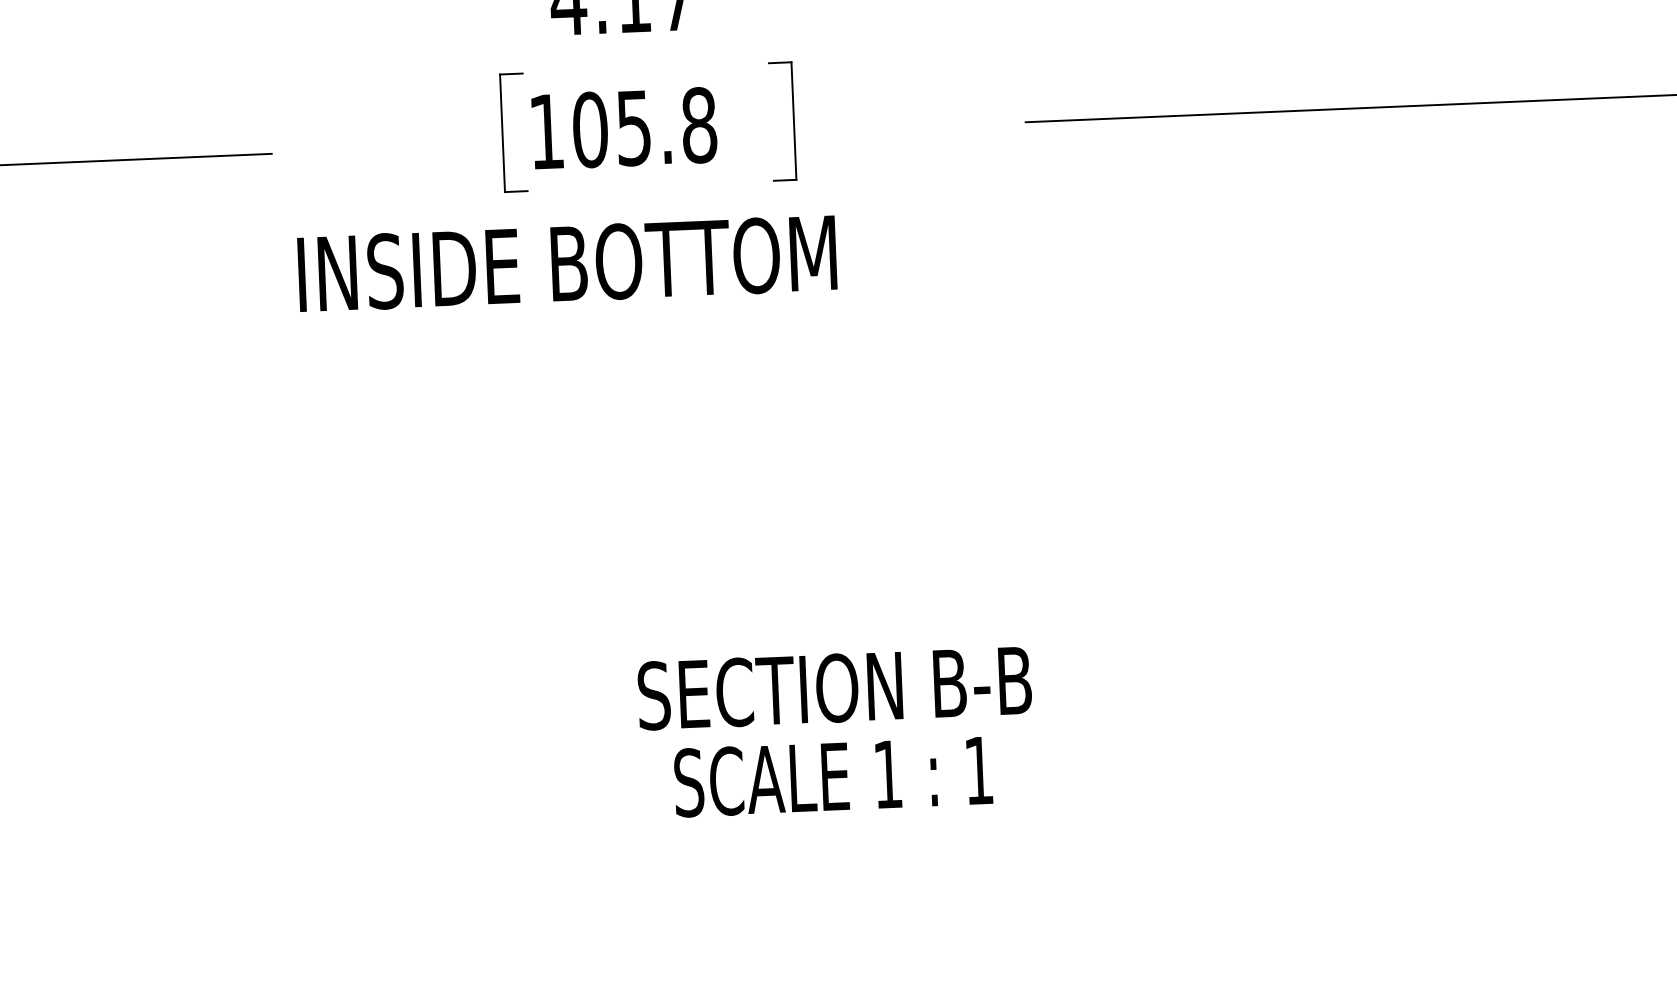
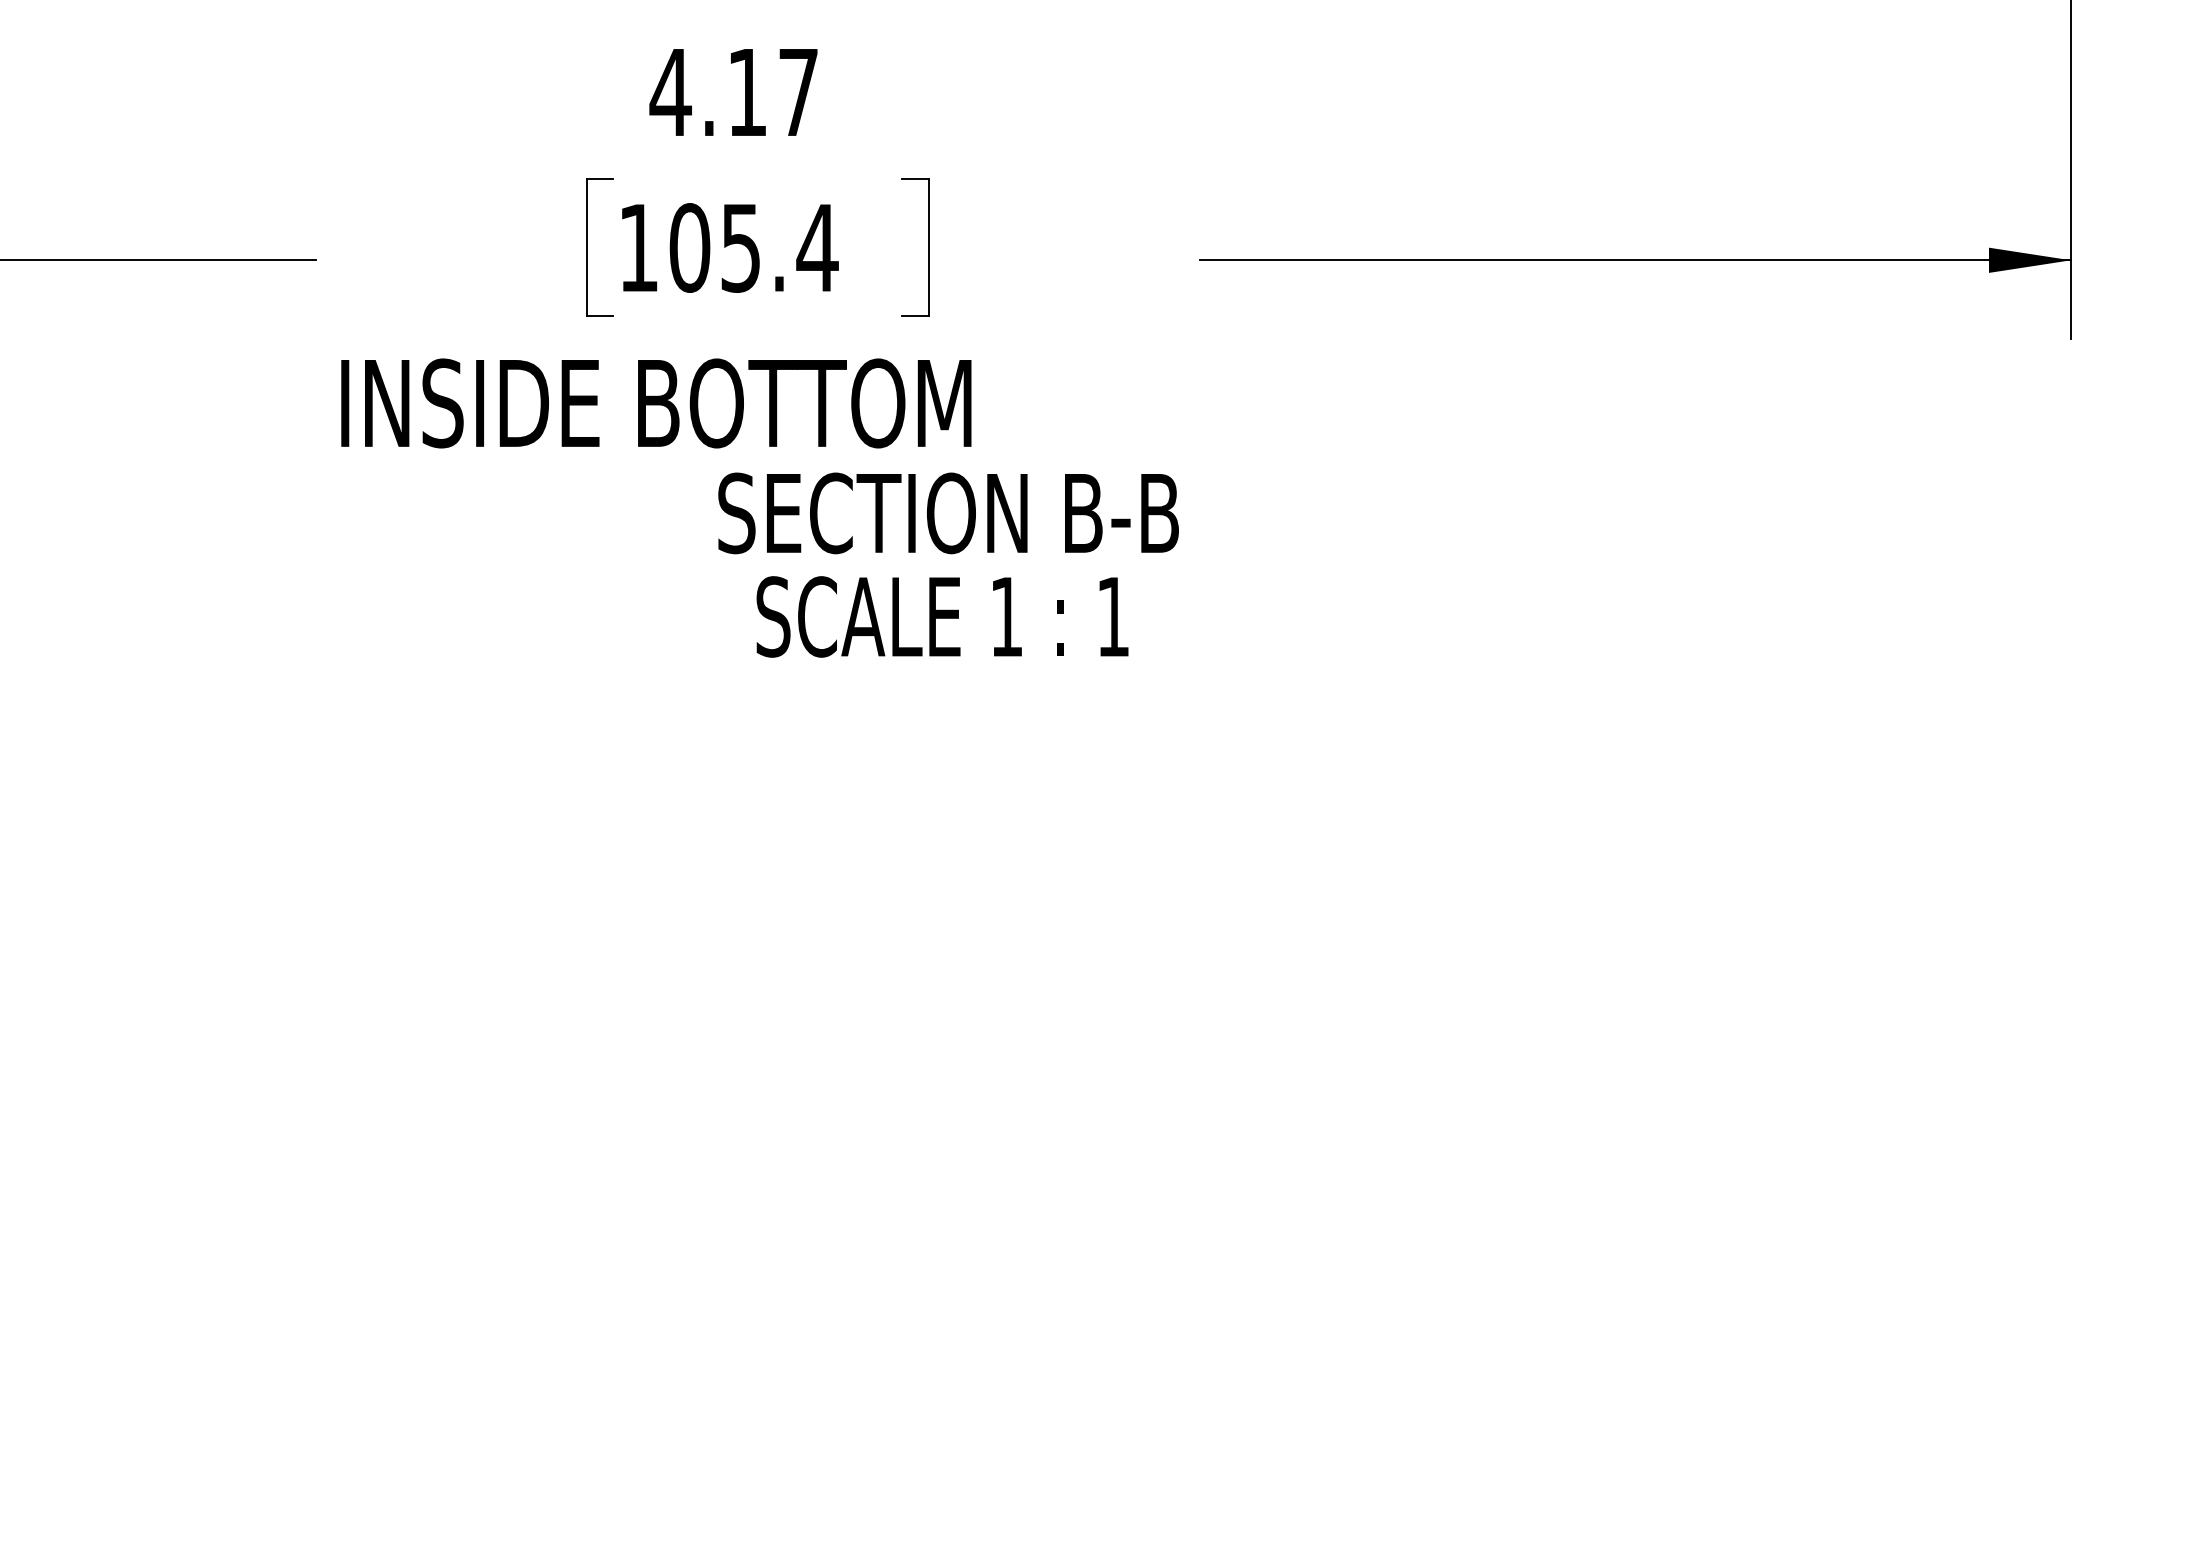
text: (699, 125) -> (817, 247), 105.8 -> 105.4
text: (836, 731) -> (948, 564), moved

